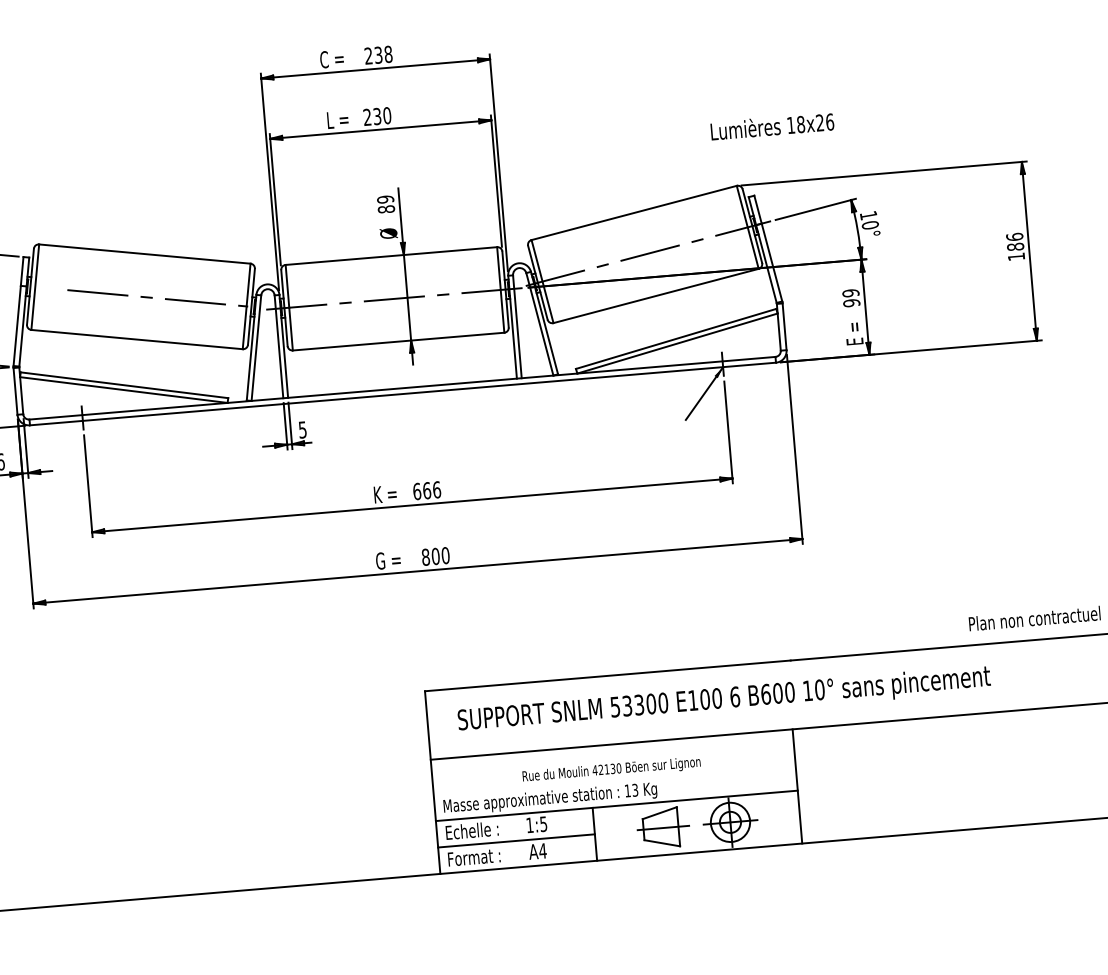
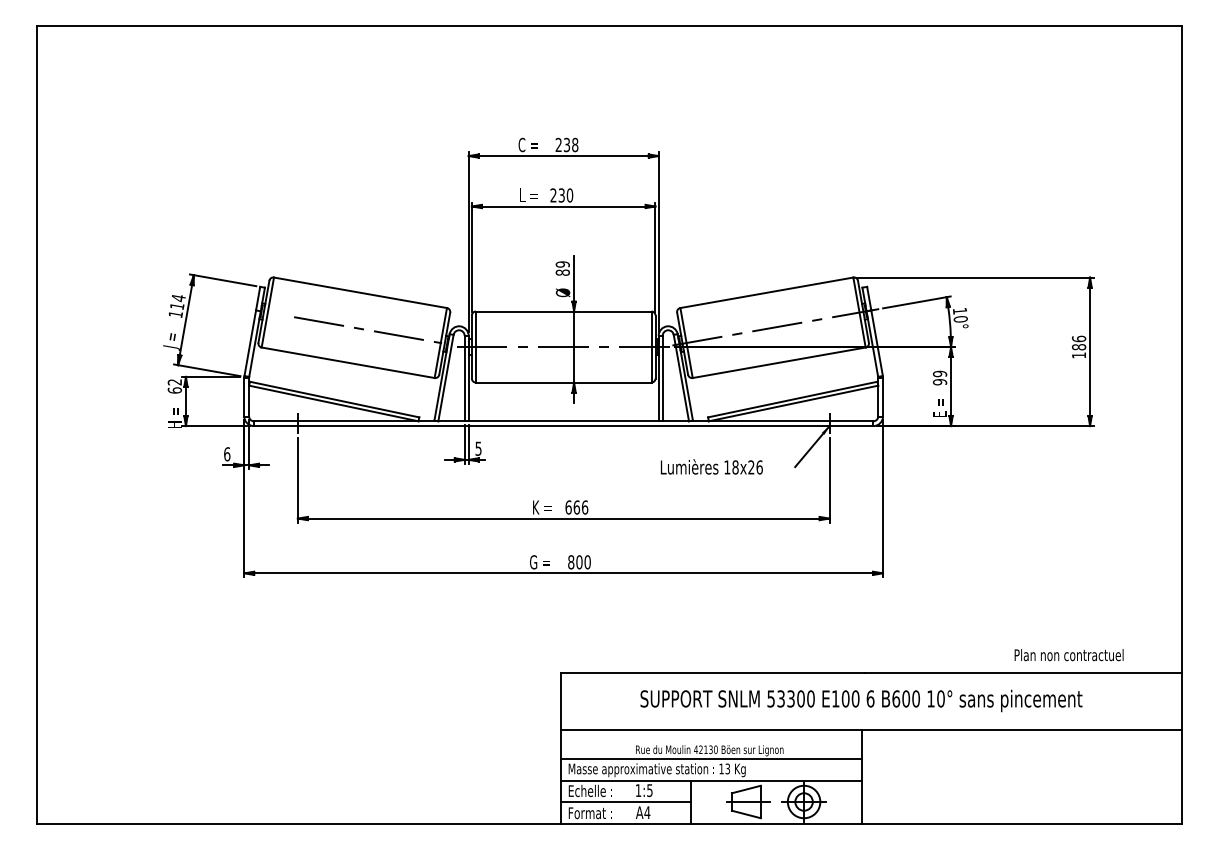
text: (771, 125) -> (711, 466), moved
text: (724, 699) -> (861, 700), moved
line: (614, 779) -> (711, 758), added

